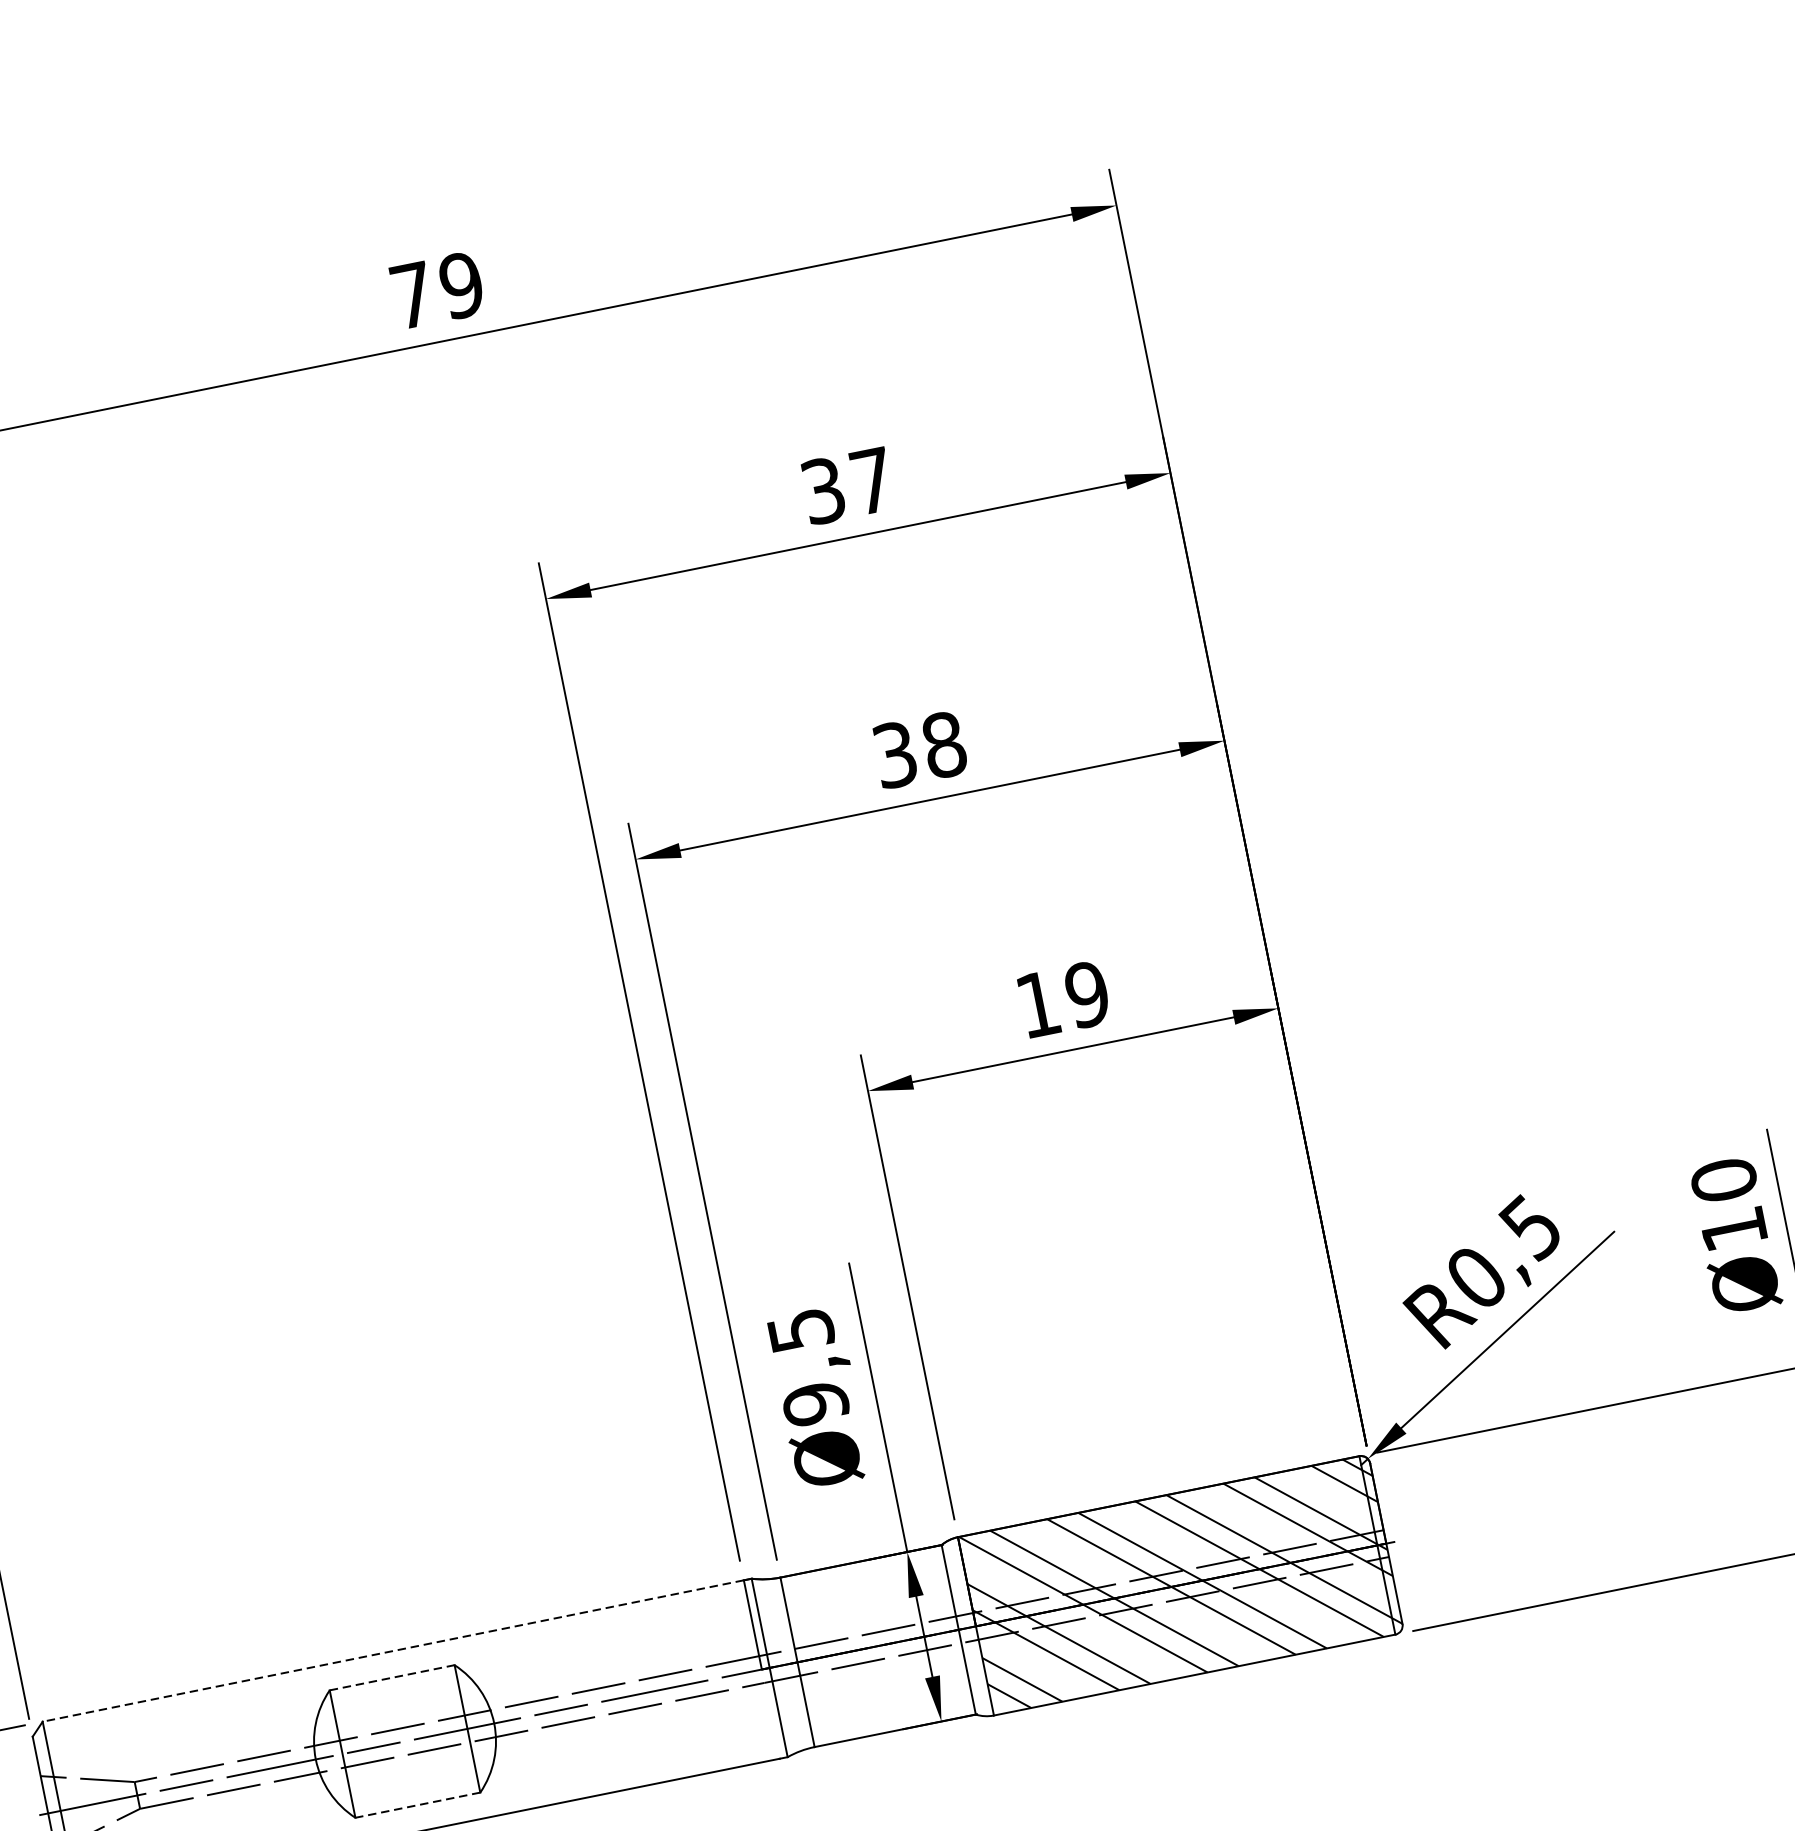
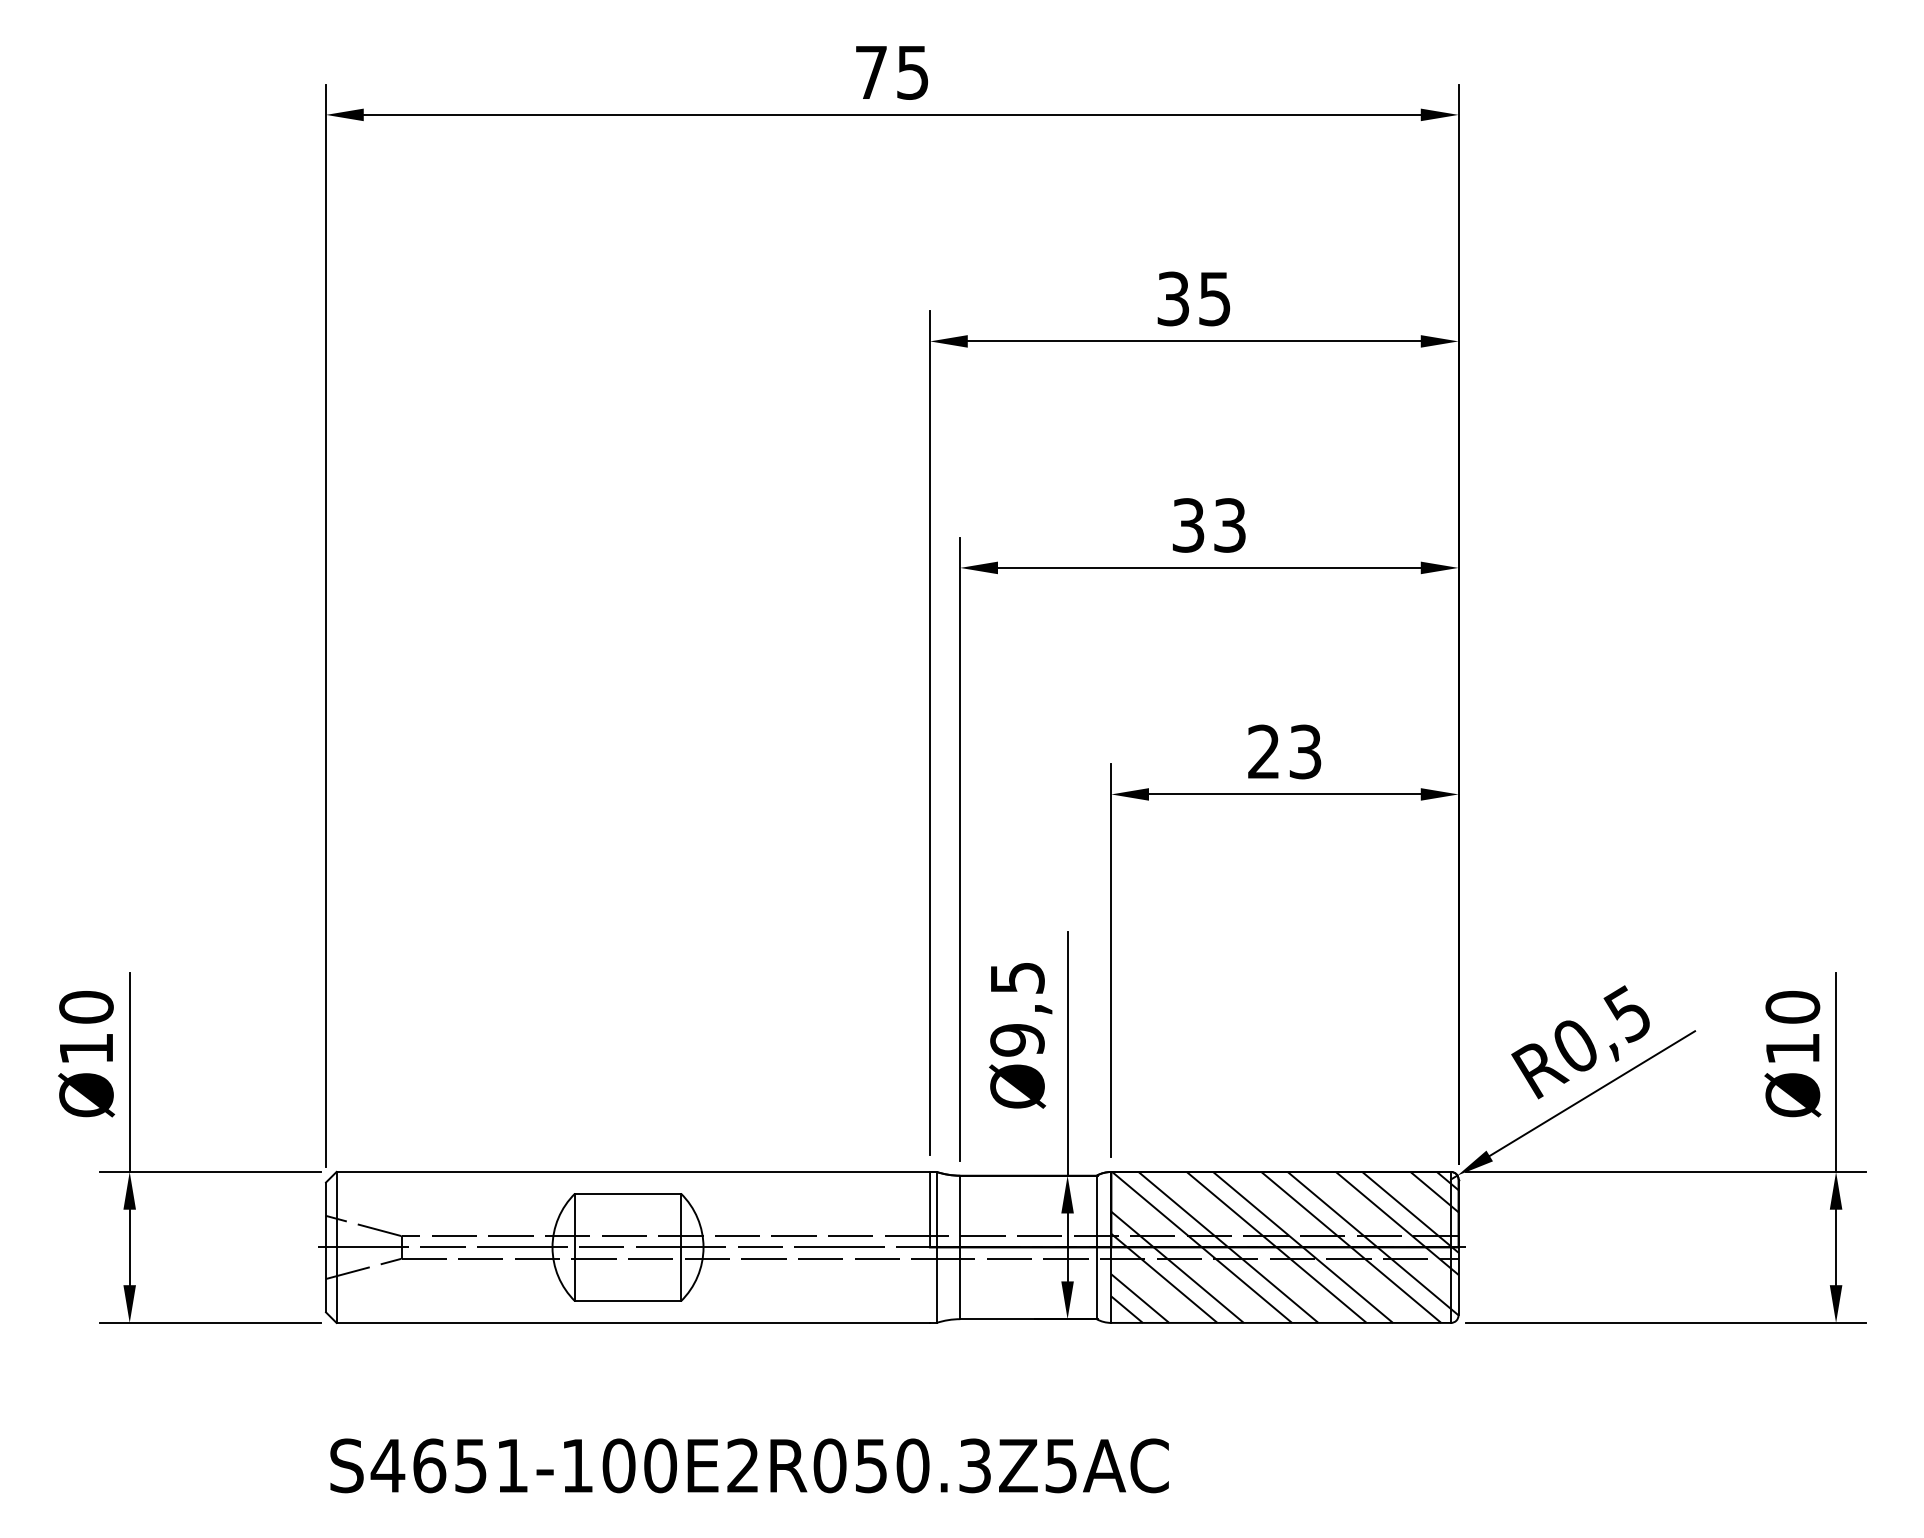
text: (461, 285) -> (912, 72), 79 -> 75
text: (872, 481) -> (1214, 299), 37 -> 35
text: (943, 745) -> (1229, 525), 38 -> 33
text: (1062, 999) -> (1284, 751), 19 -> 23
line: (393, 1650) -> (633, 1171), dashed -> solid
line: (392, 1677) -> (628, 1193), dashed -> solid
line: (418, 1805) -> (628, 1301), dashed -> solid

